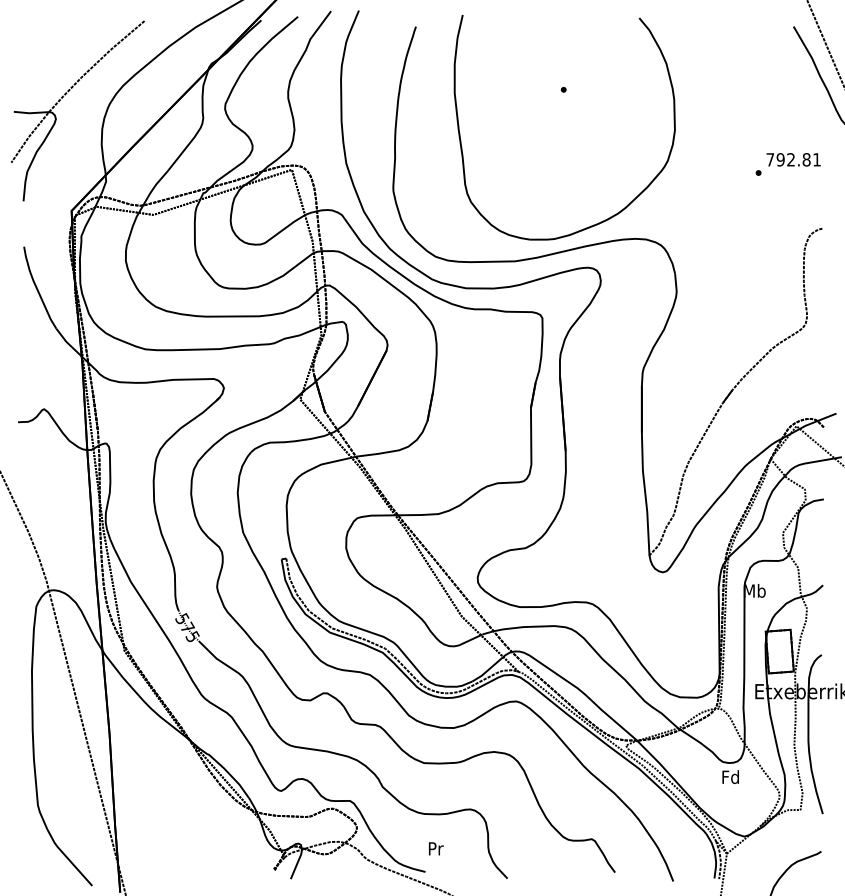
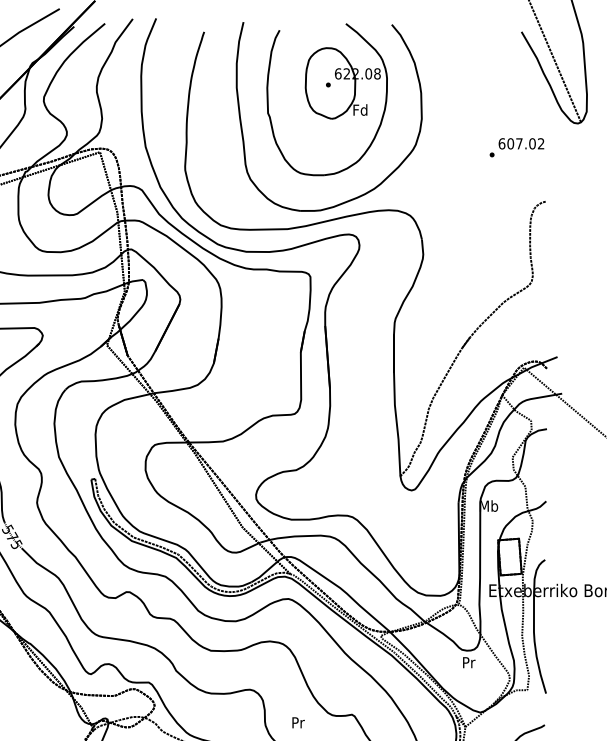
part: (562, 107) -> (327, 99), added
text: (793, 159) -> (521, 143), 792.81 -> 607.02
text: (730, 777) -> (468, 662), Fd -> Pr
text: (436, 848) -> (298, 722), moved

